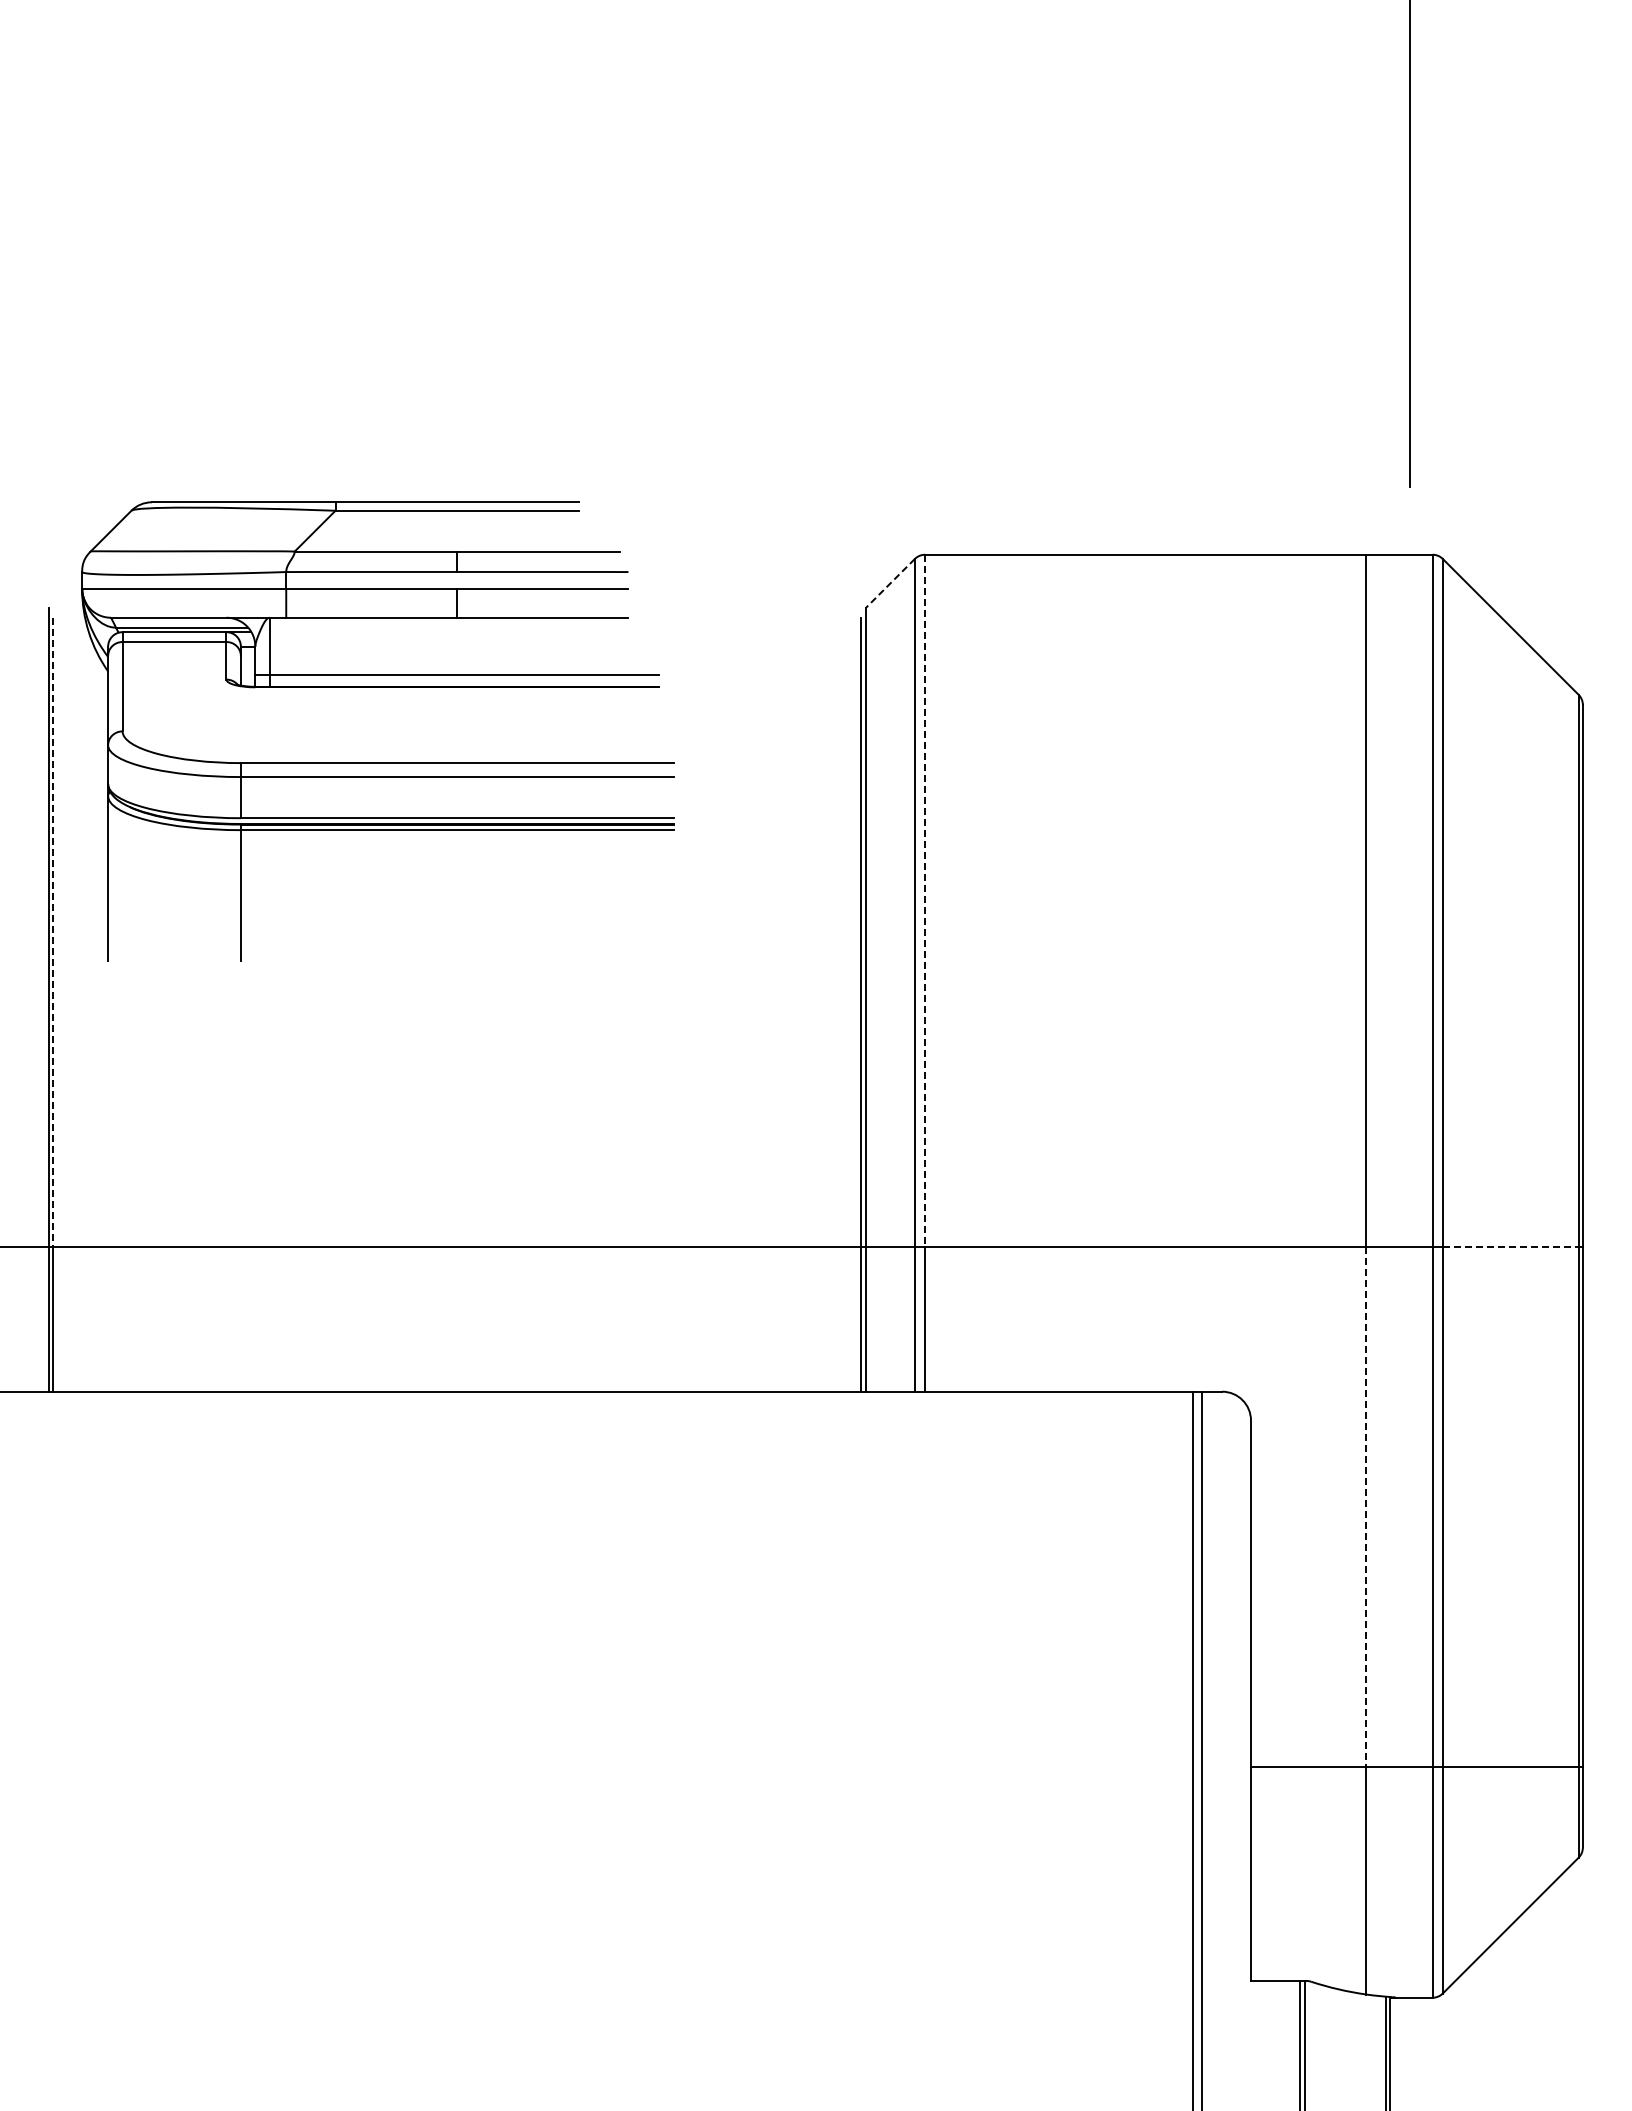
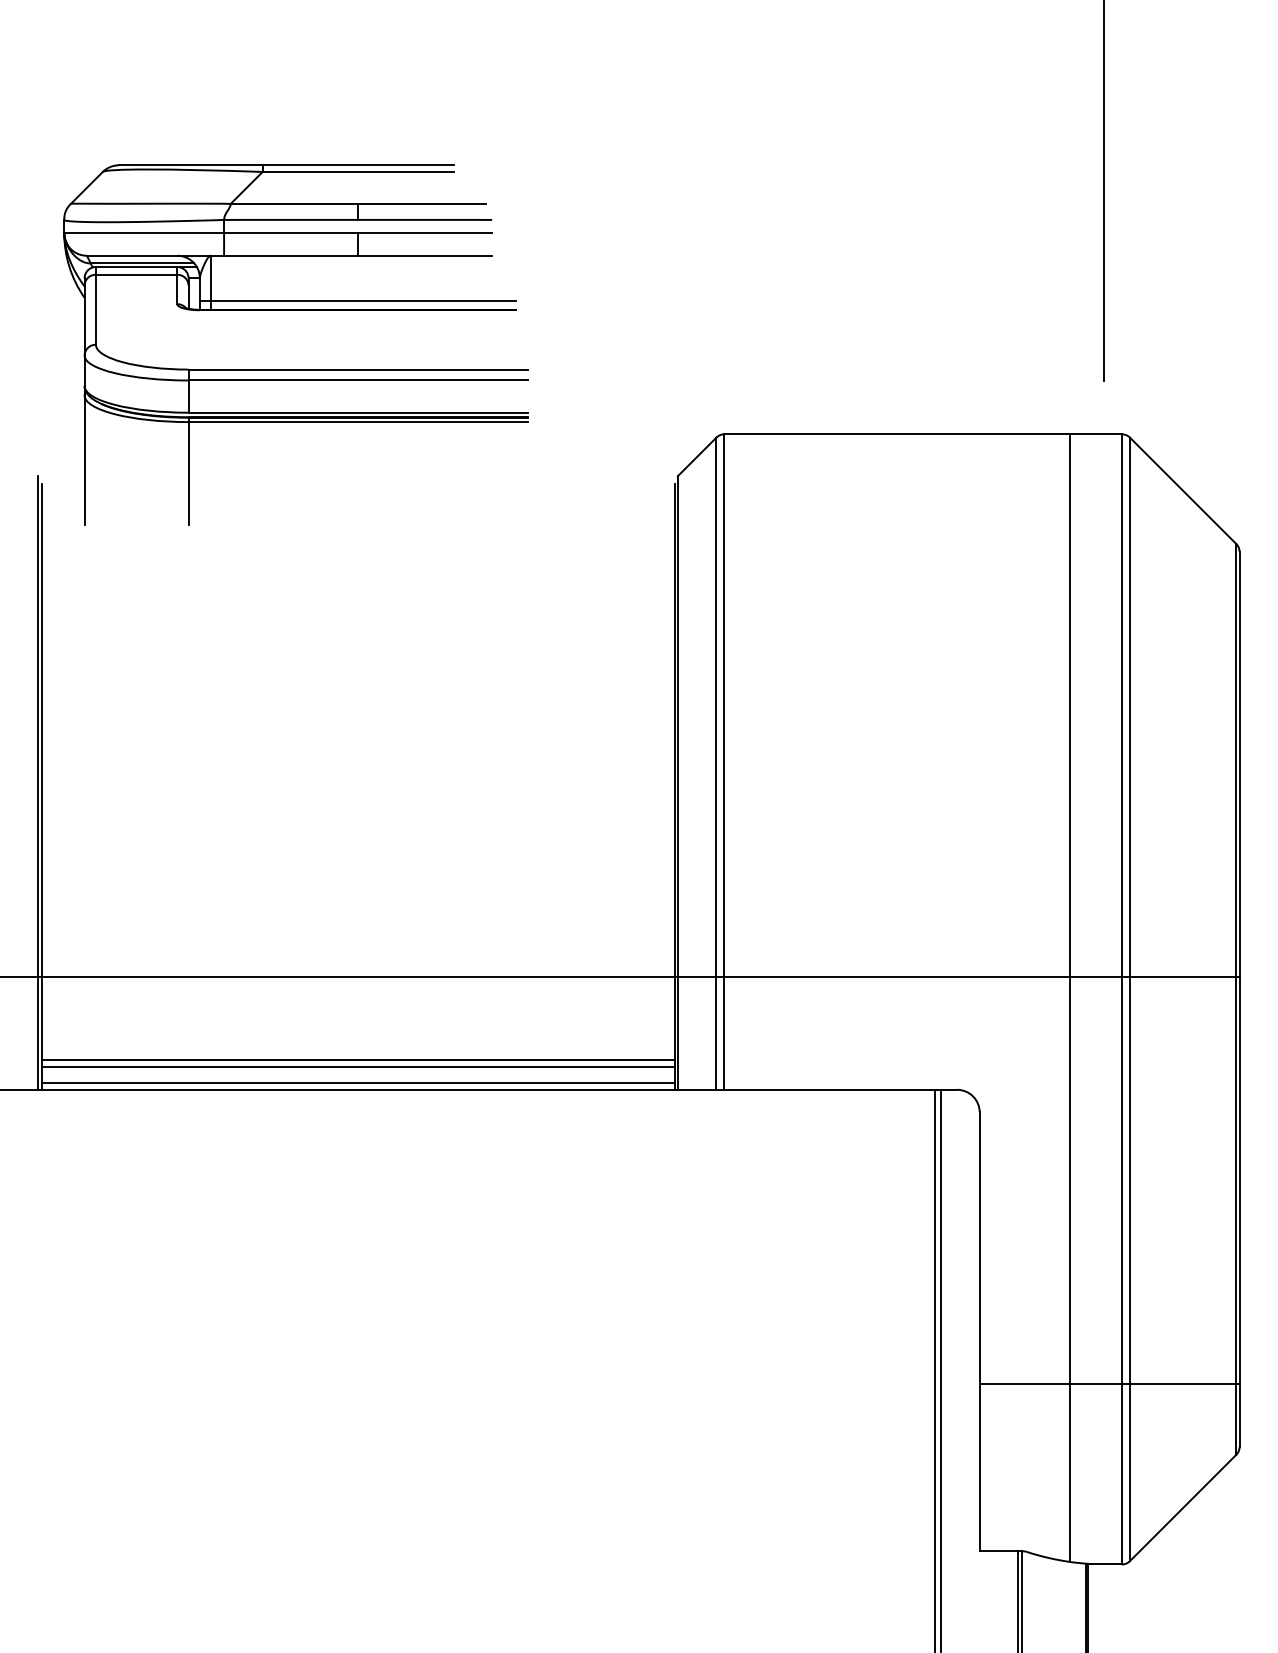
line: (890, 583) -> (697, 456), dashed -> solid
part: (377, 762) -> (295, 369), moved
line: (925, 901) -> (724, 705), dashed -> solid
line: (53, 933) -> (41, 730), dashed -> solid
line: (1510, 1247) -> (1182, 976), dashed -> solid
line: (457, 1354) -> (358, 1060), added
line: (457, 1362) -> (358, 1066), added
line: (457, 1383) -> (358, 1083), added
line: (1366, 1507) -> (1070, 1180), dashed -> solid

